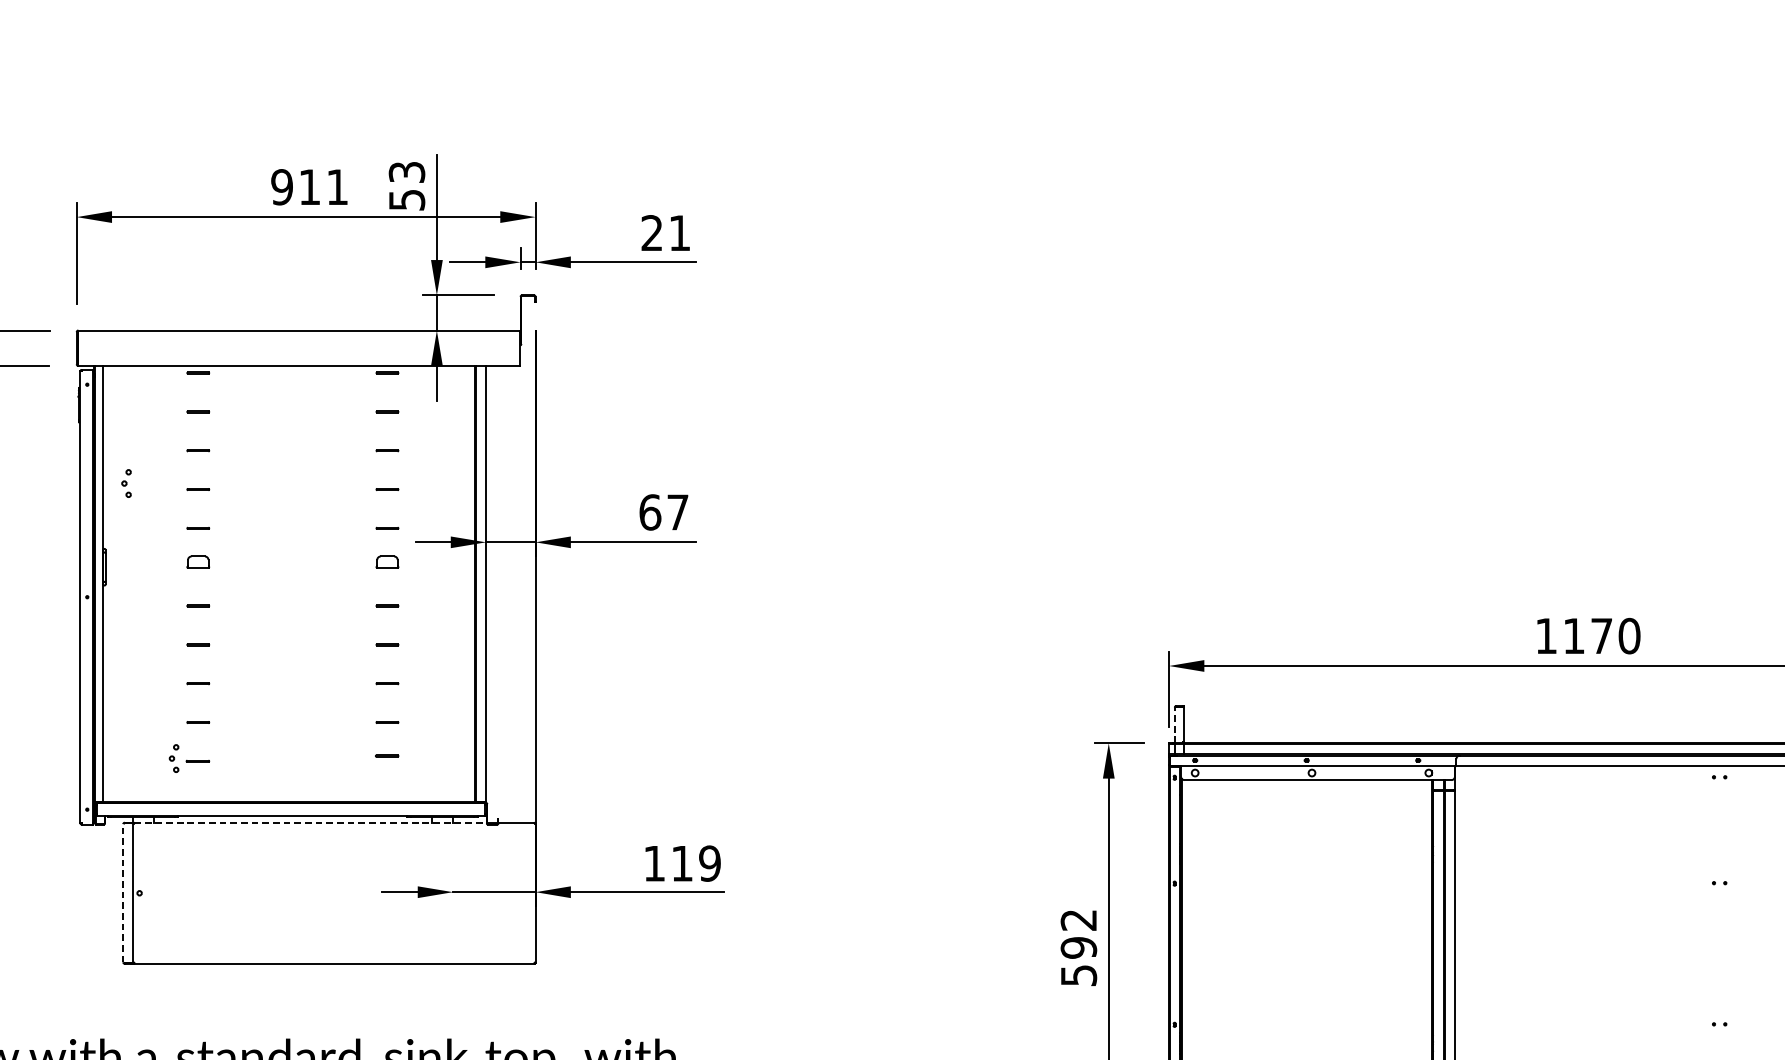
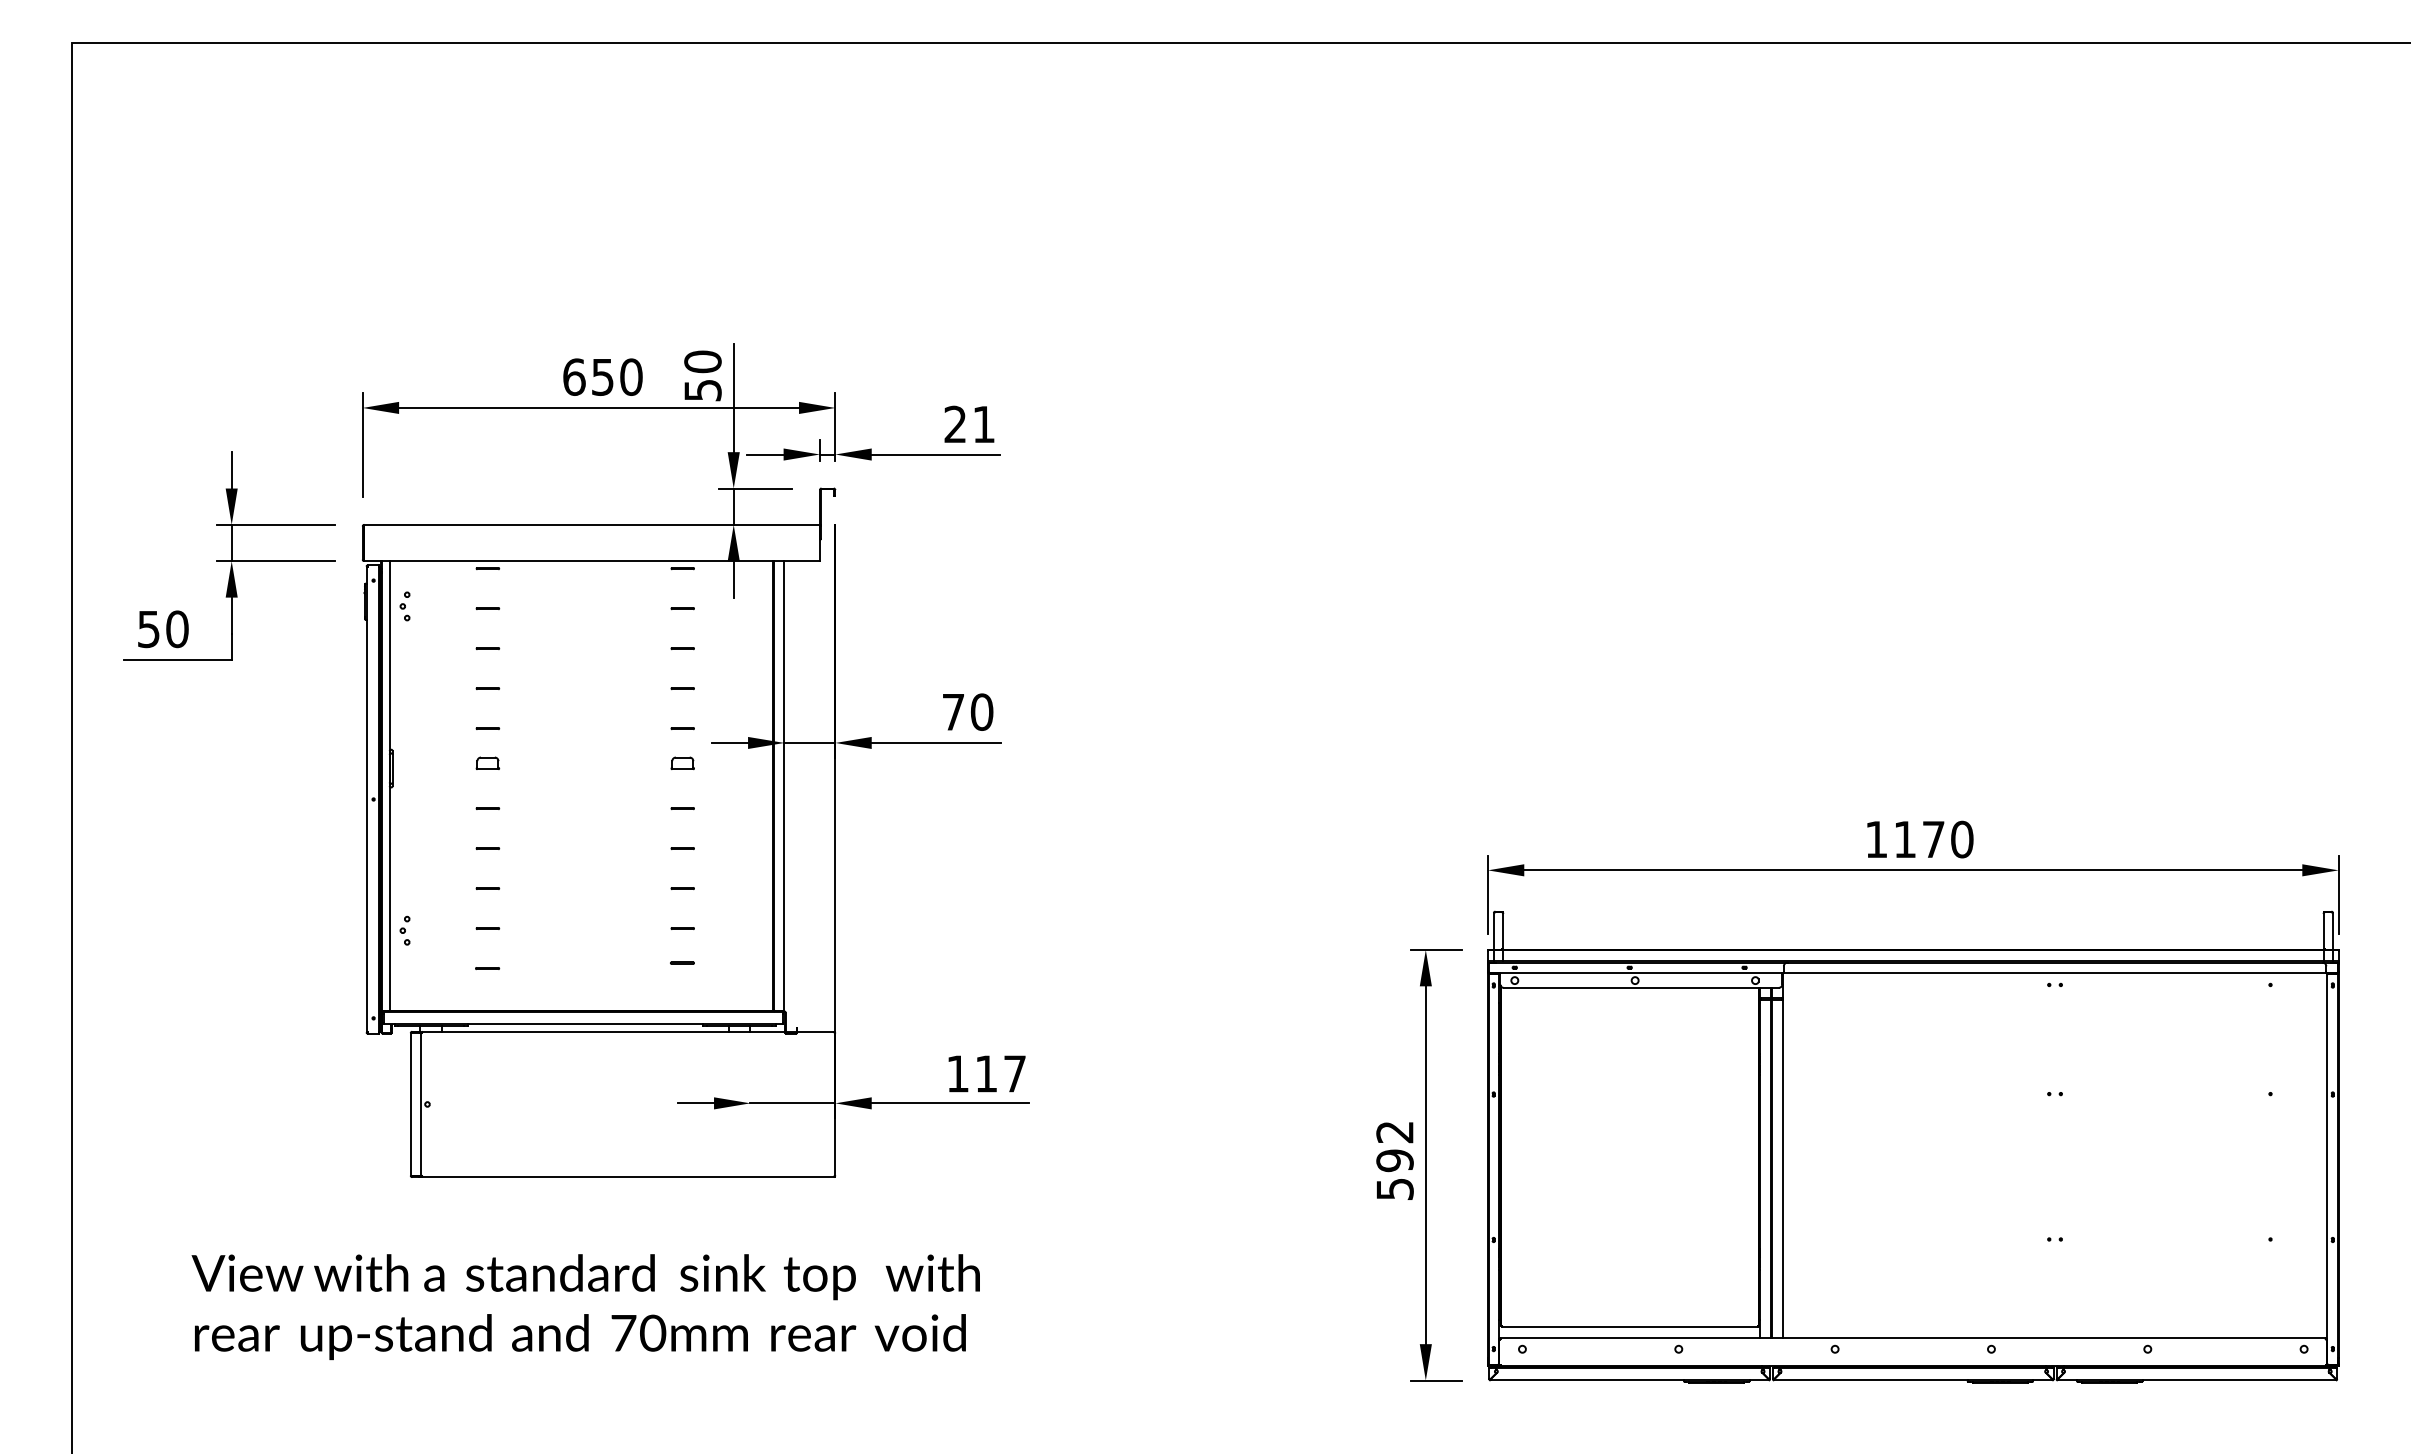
text: (406, 172) -> (702, 361), 53 -> 50
text: (309, 186) -> (602, 376), 911 -> 650
part: (126, 483) -> (404, 606), moved
text: (663, 511) -> (967, 711), 67 -> 70
line: (1174, 725) -> (1493, 931), dashed -> solid
part: (173, 758) -> (404, 930), moved
line: (310, 822) -> (603, 1031), dashed -> solid
text: (709, 863) -> (1014, 1073), 119 -> 117
line: (123, 892) -> (410, 1103), dashed -> solid

